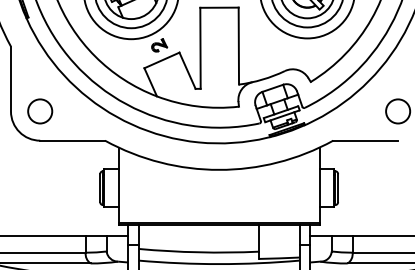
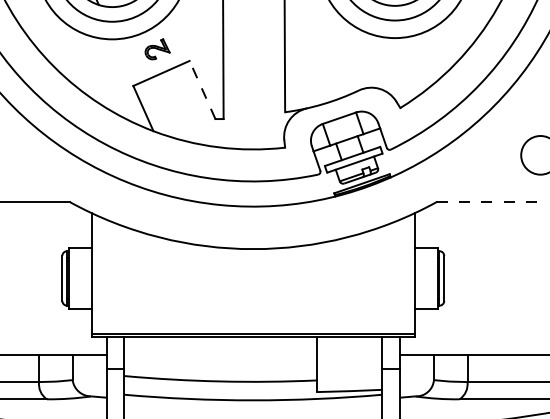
line: (187, 70) -> (202, 89), solid -> dashed
line: (366, 140) -> (489, 201), solid -> dashed

